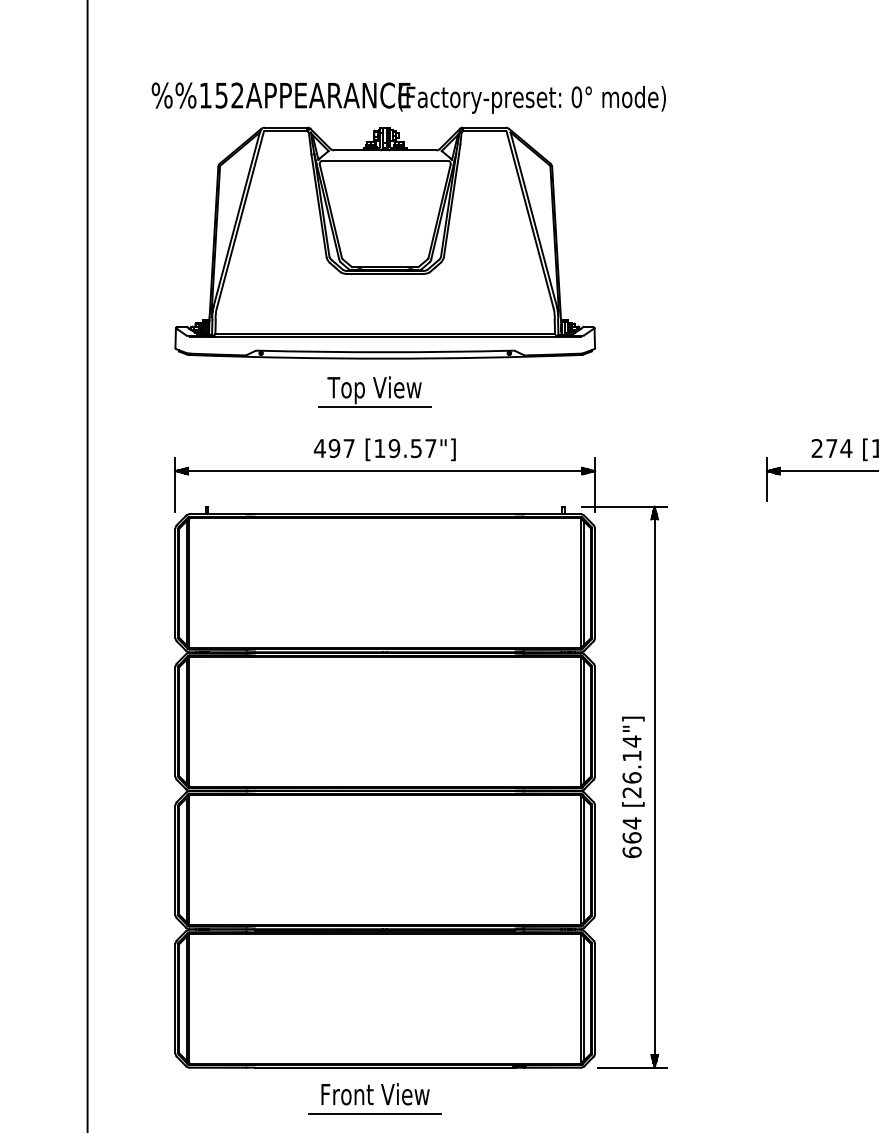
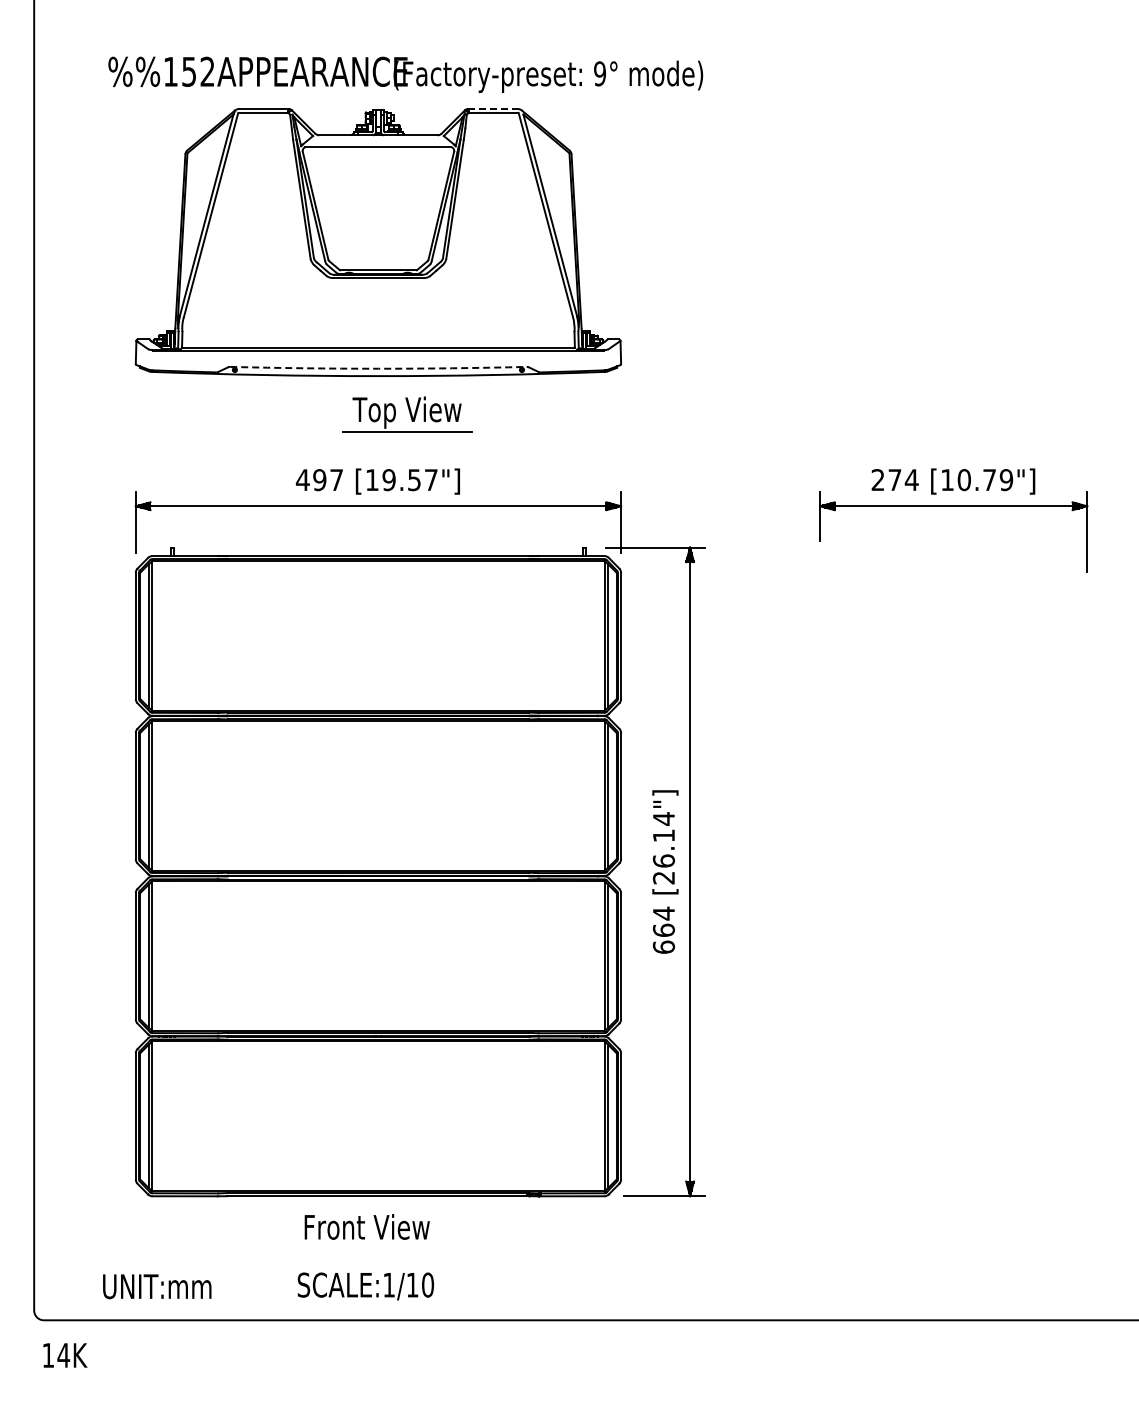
text: (577, 96) -> (600, 73), 0° -> 9°
line: (483, 127) -> (492, 108), solid -> dashed
arc: (385, 352) -> (378, 368), solid -> dashed
part: (374, 391) -> (407, 414), moved
line: (374, 1113) -> (366, 1249), removed

